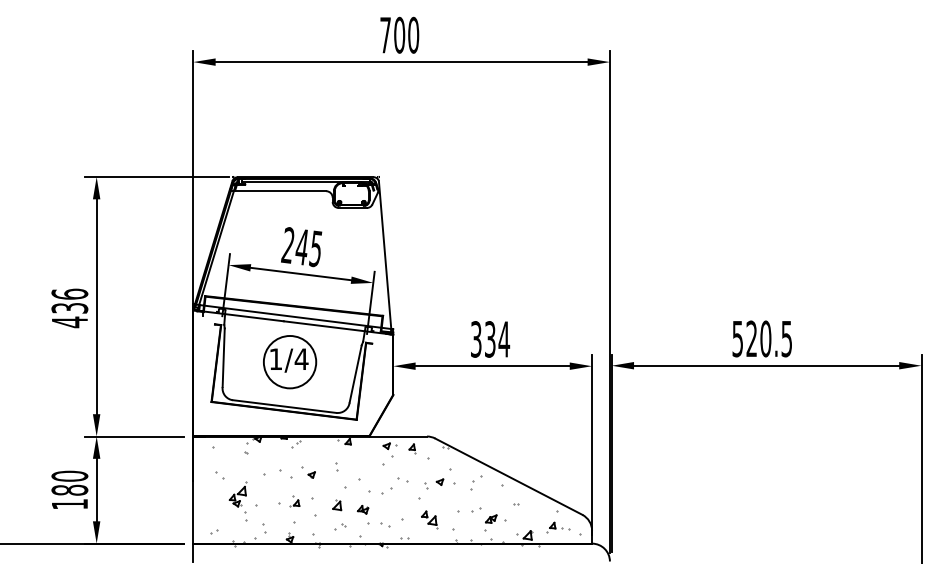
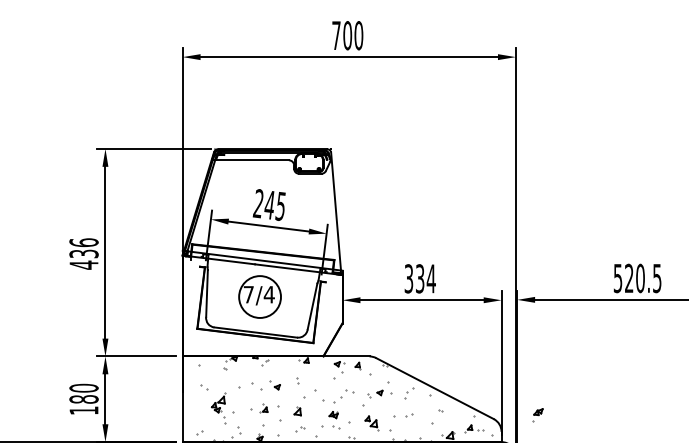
text: (275, 358) -> (248, 294), 1/4 -> 7/4
part: (363, 509) -> (333, 414), moved
part: (490, 522) -> (537, 414), moved

